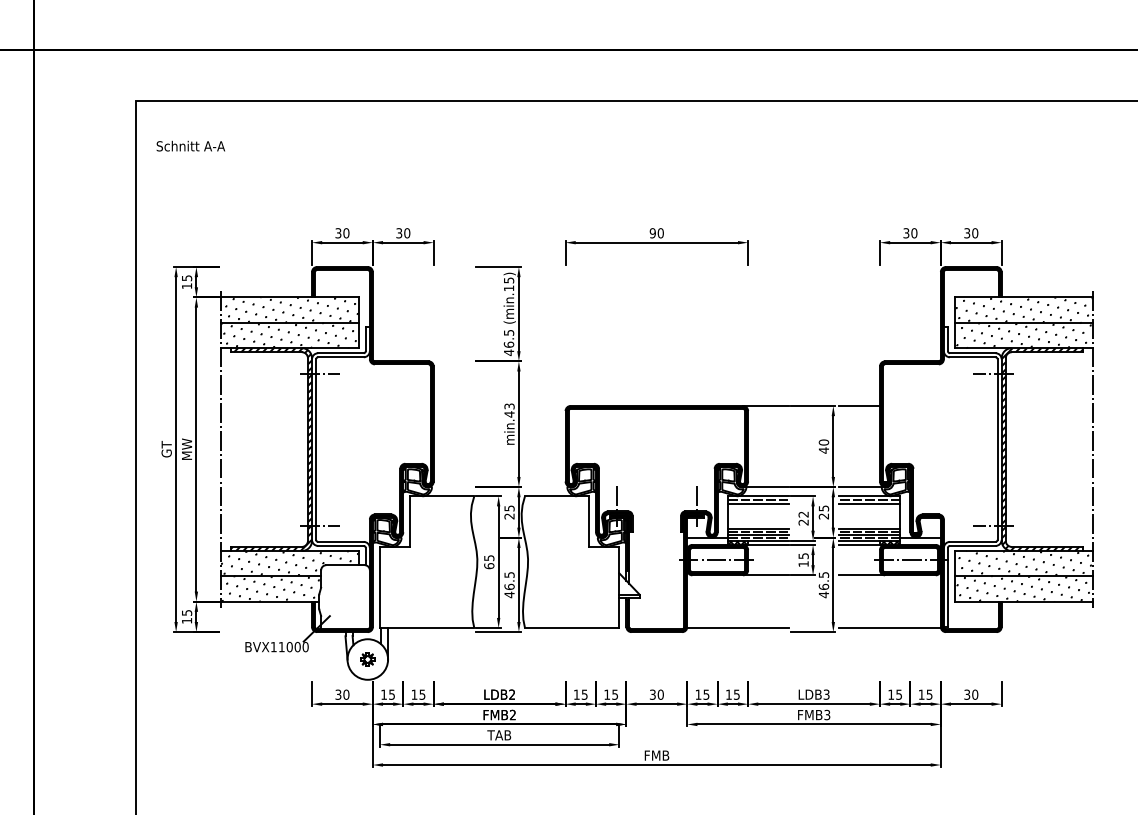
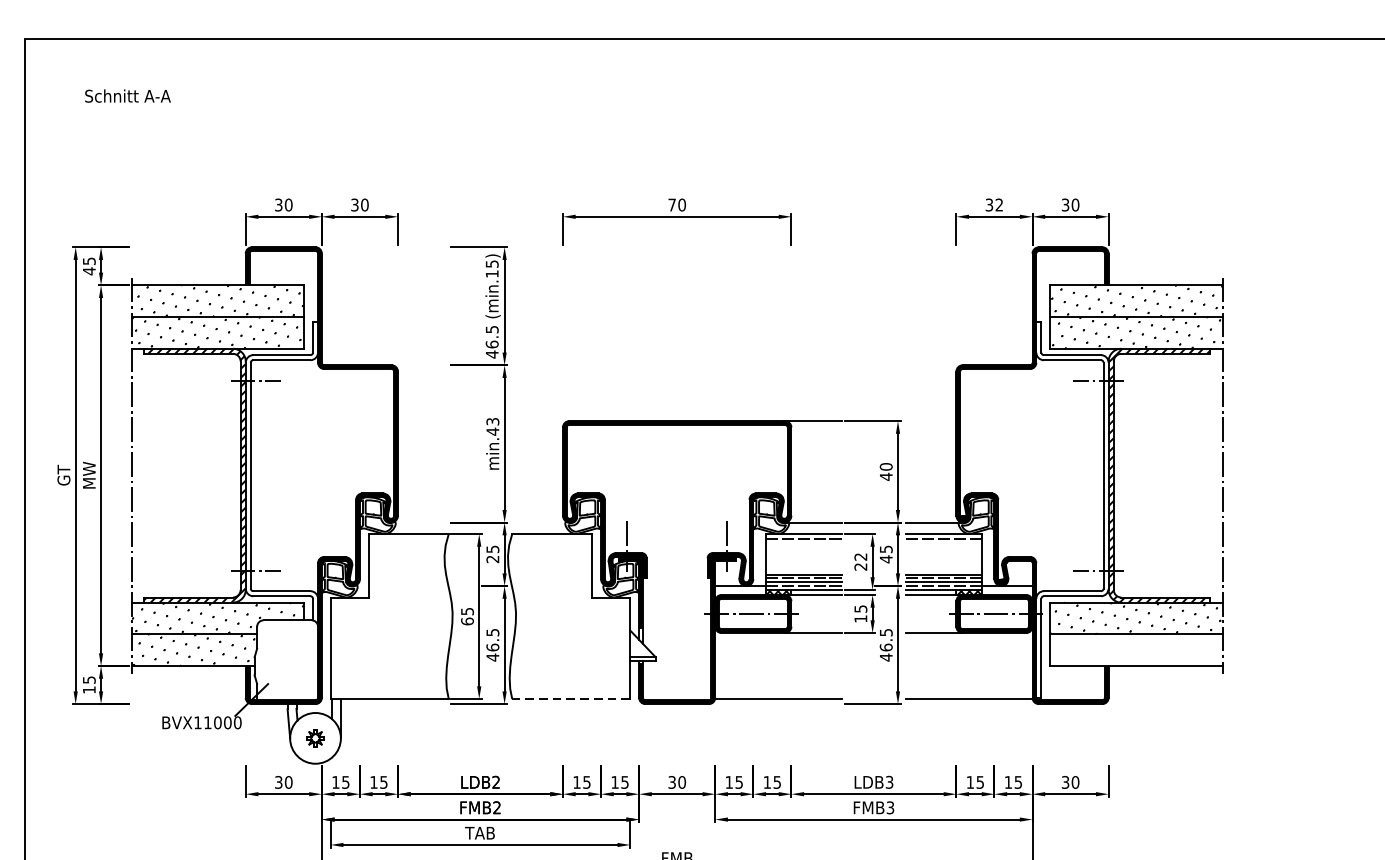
text: (190, 145) -> (127, 95), moved
text: (652, 233) -> (671, 205), 90 -> 70
text: (914, 233) -> (999, 205), 30 -> 32
text: (187, 286) -> (89, 271), 15 -> 45
line: (859, 405) -> (930, 420), removed
line: (757, 504) -> (803, 544), removed
line: (869, 504) -> (943, 544), removed
text: (823, 516) -> (885, 559), 25 -> 45
hatch: (1023, 588) -> (1135, 649), removed
line: (571, 628) -> (570, 699), solid -> dashed

